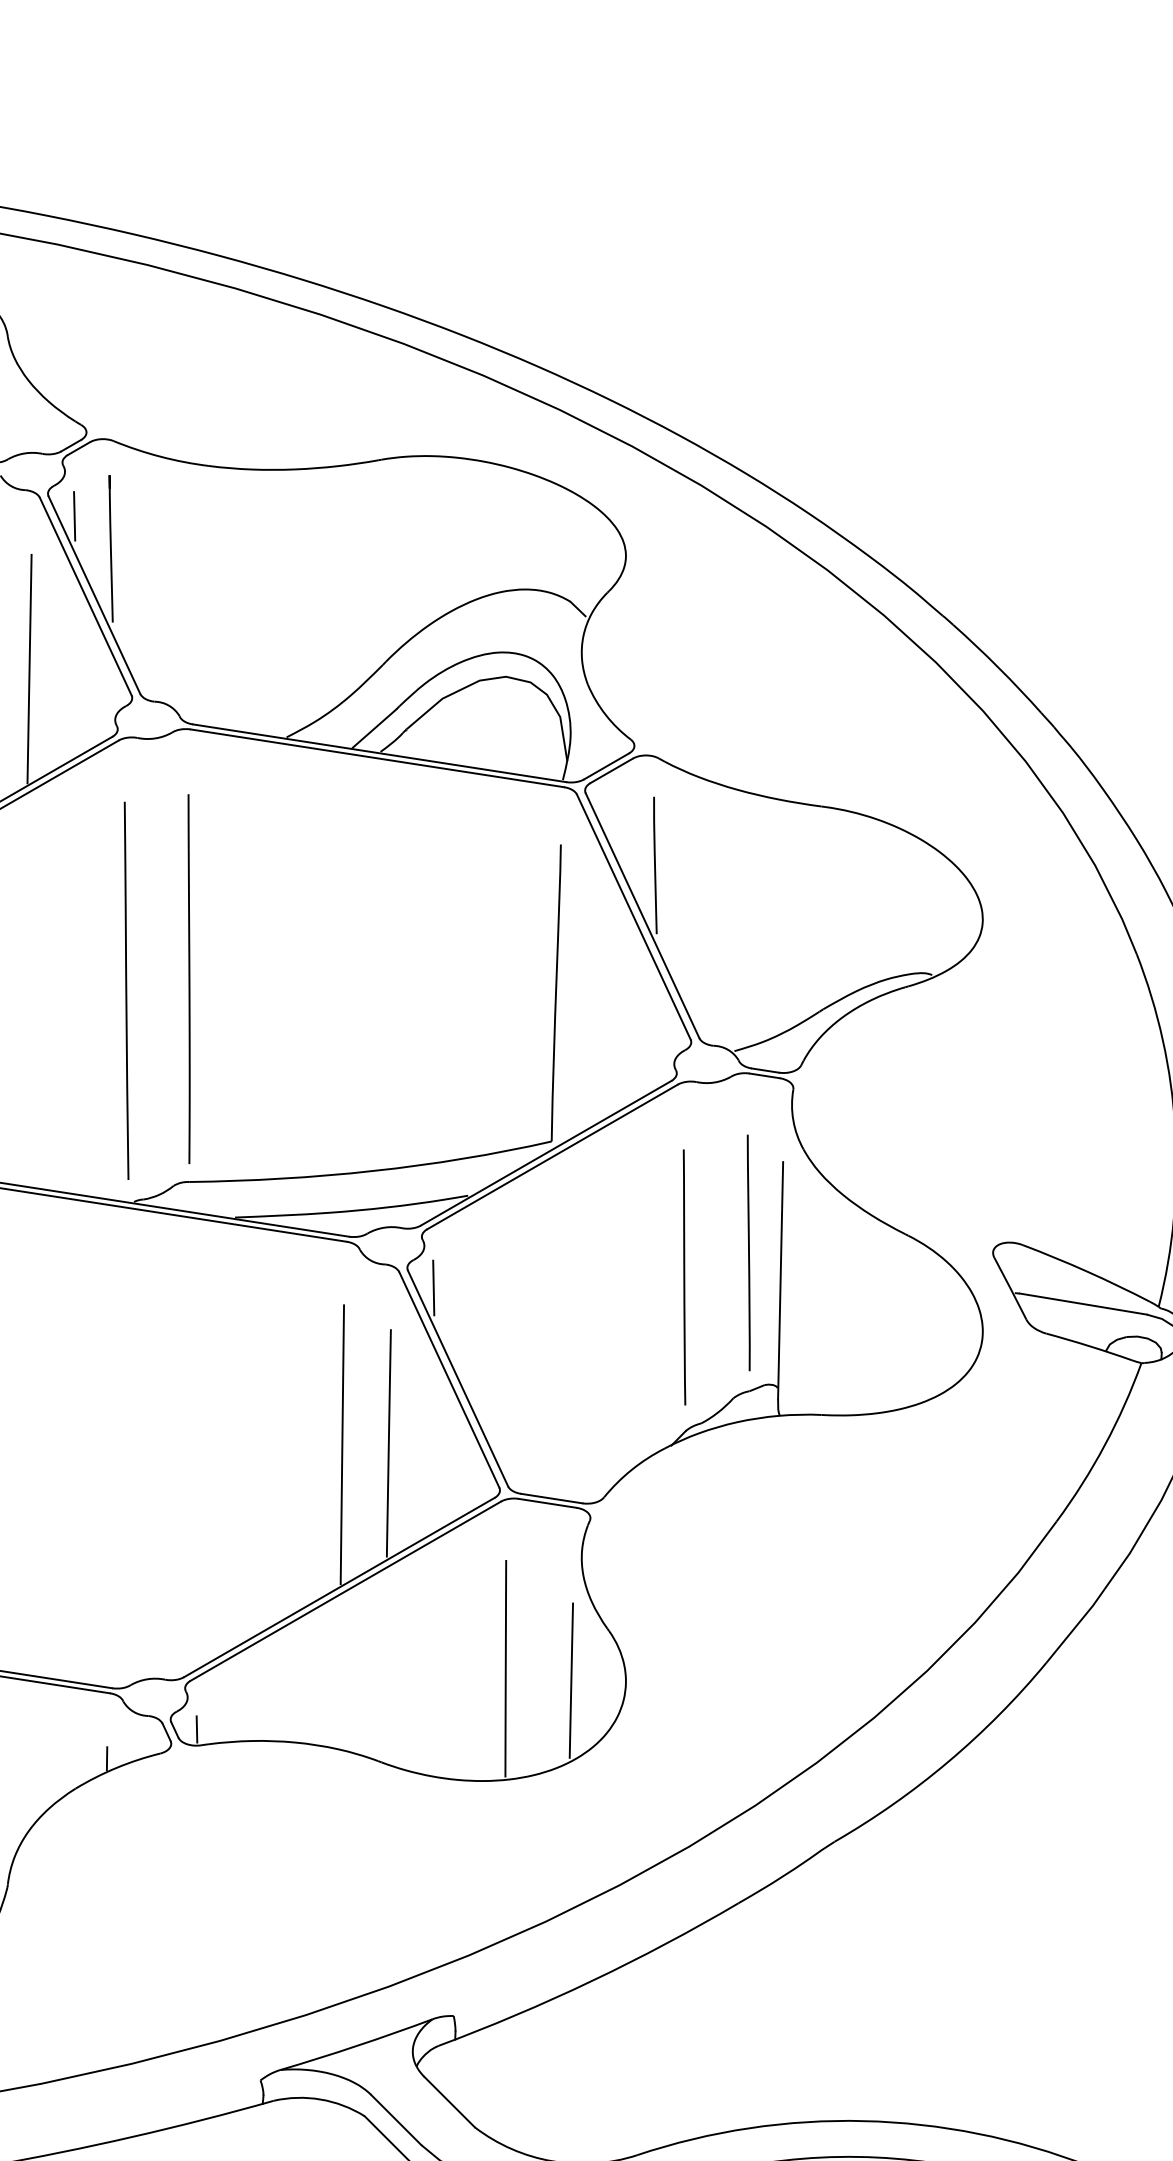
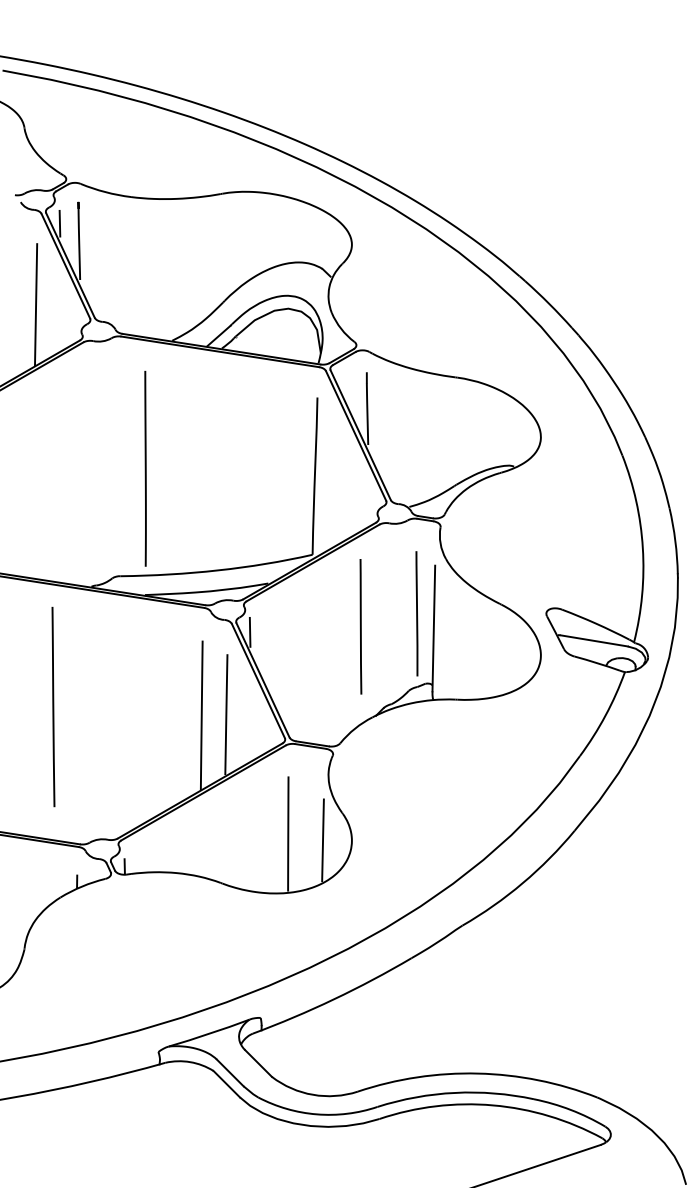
line: (188, 978) -> (145, 468), moved
line: (126, 989) -> (53, 706), moved
line: (683, 1276) -> (360, 626), moved

